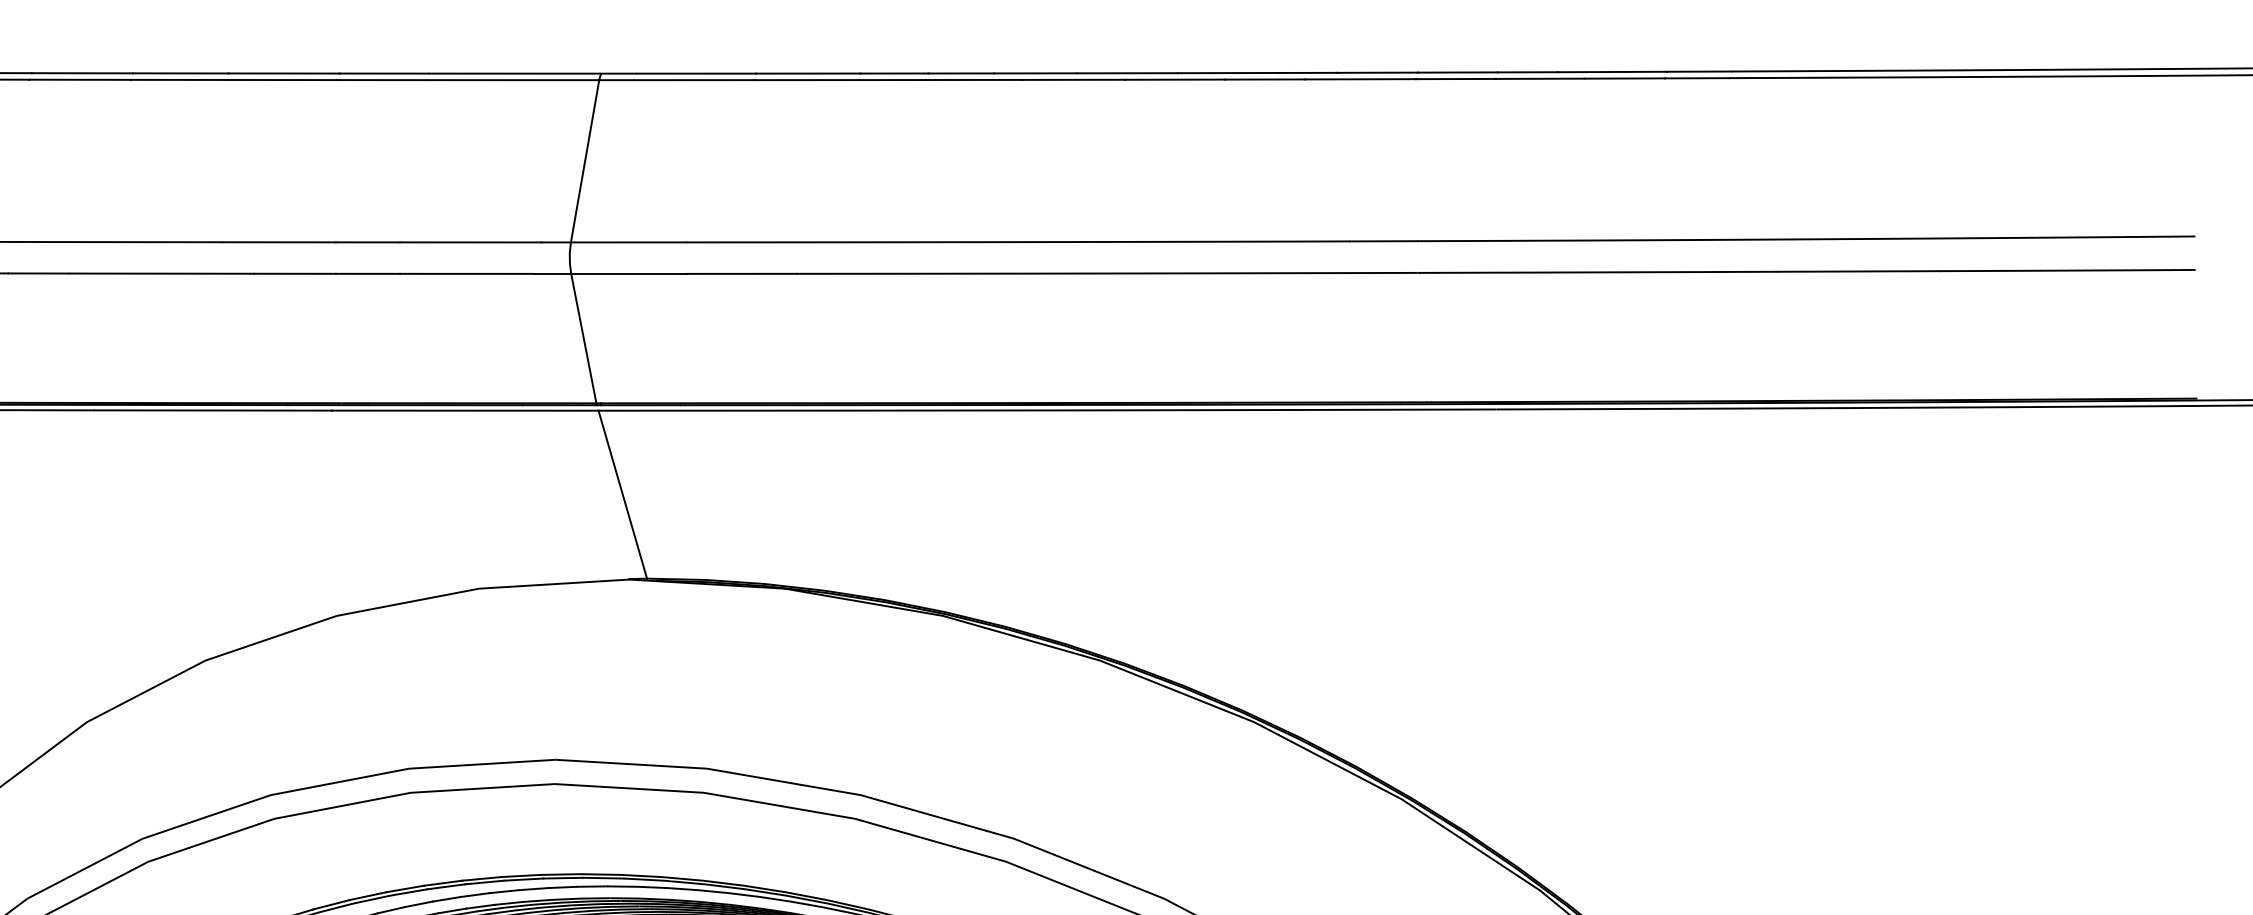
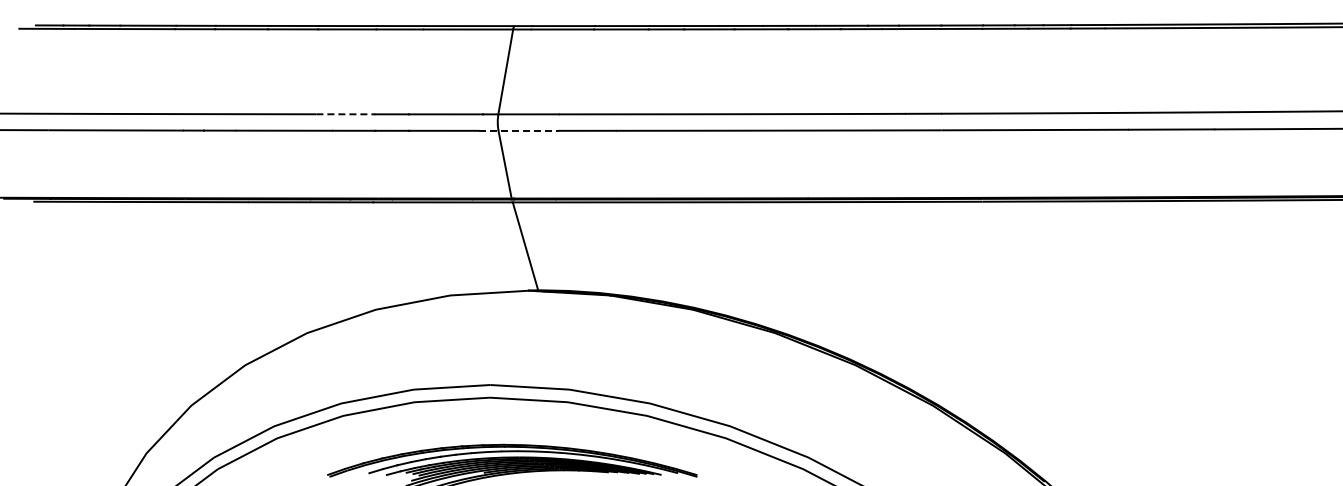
line: (280, 242) -> (346, 114), solid -> dashed
line: (611, 273) -> (519, 130), solid -> dashed

